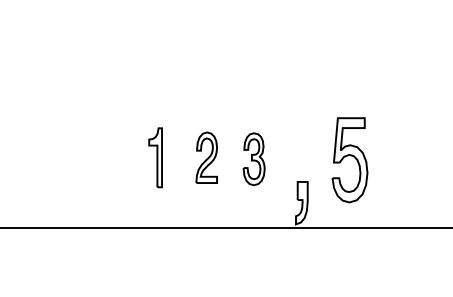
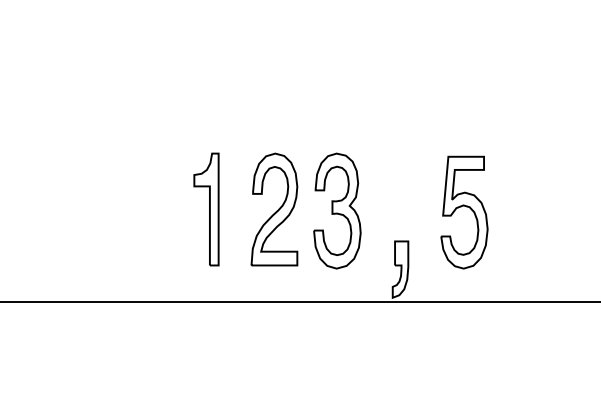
part: (155, 157) -> (206, 208), size x1.43
part: (206, 157) -> (273, 208), size x1.67
part: (253, 159) -> (336, 211), size x1.67

